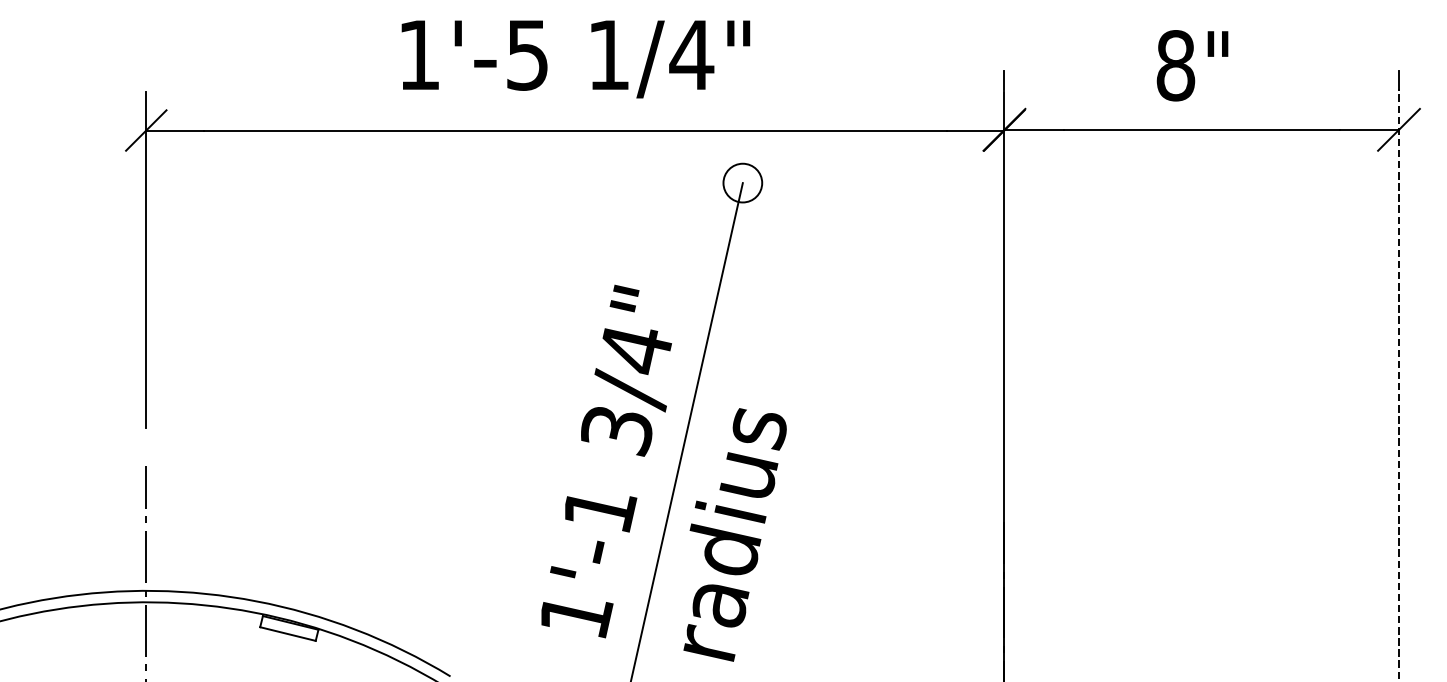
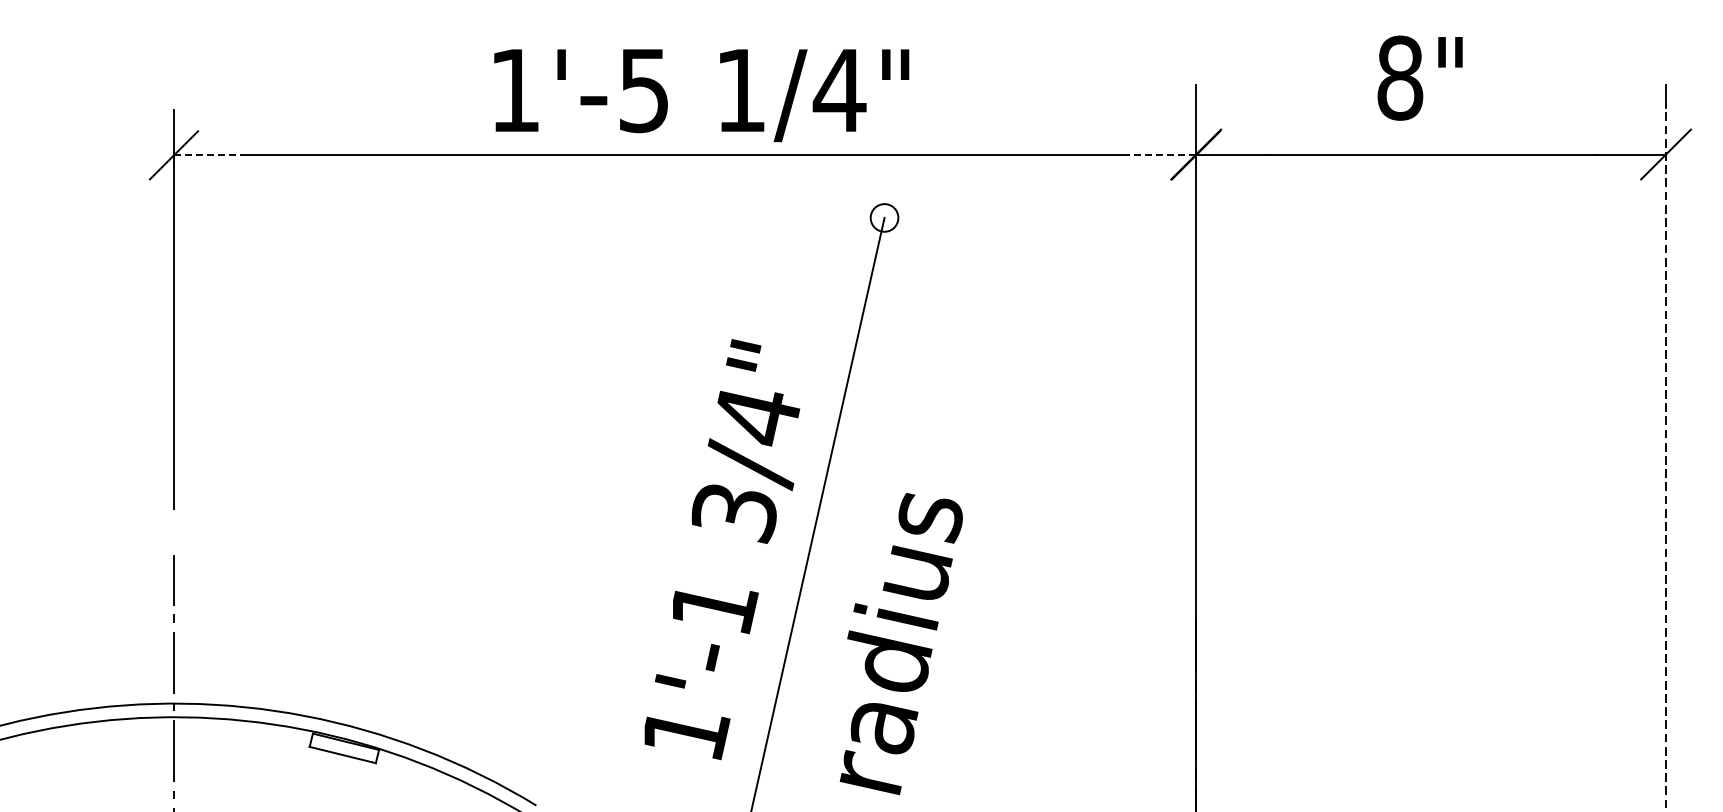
text: (575, 59) -> (701, 95), moved
line: (175, 130) -> (208, 155), solid -> dashed
line: (975, 130) -> (1161, 155), solid -> dashed
circle: (742, 182) -> (884, 217), size x0.6
text: (734, 535) -> (900, 644), moved

